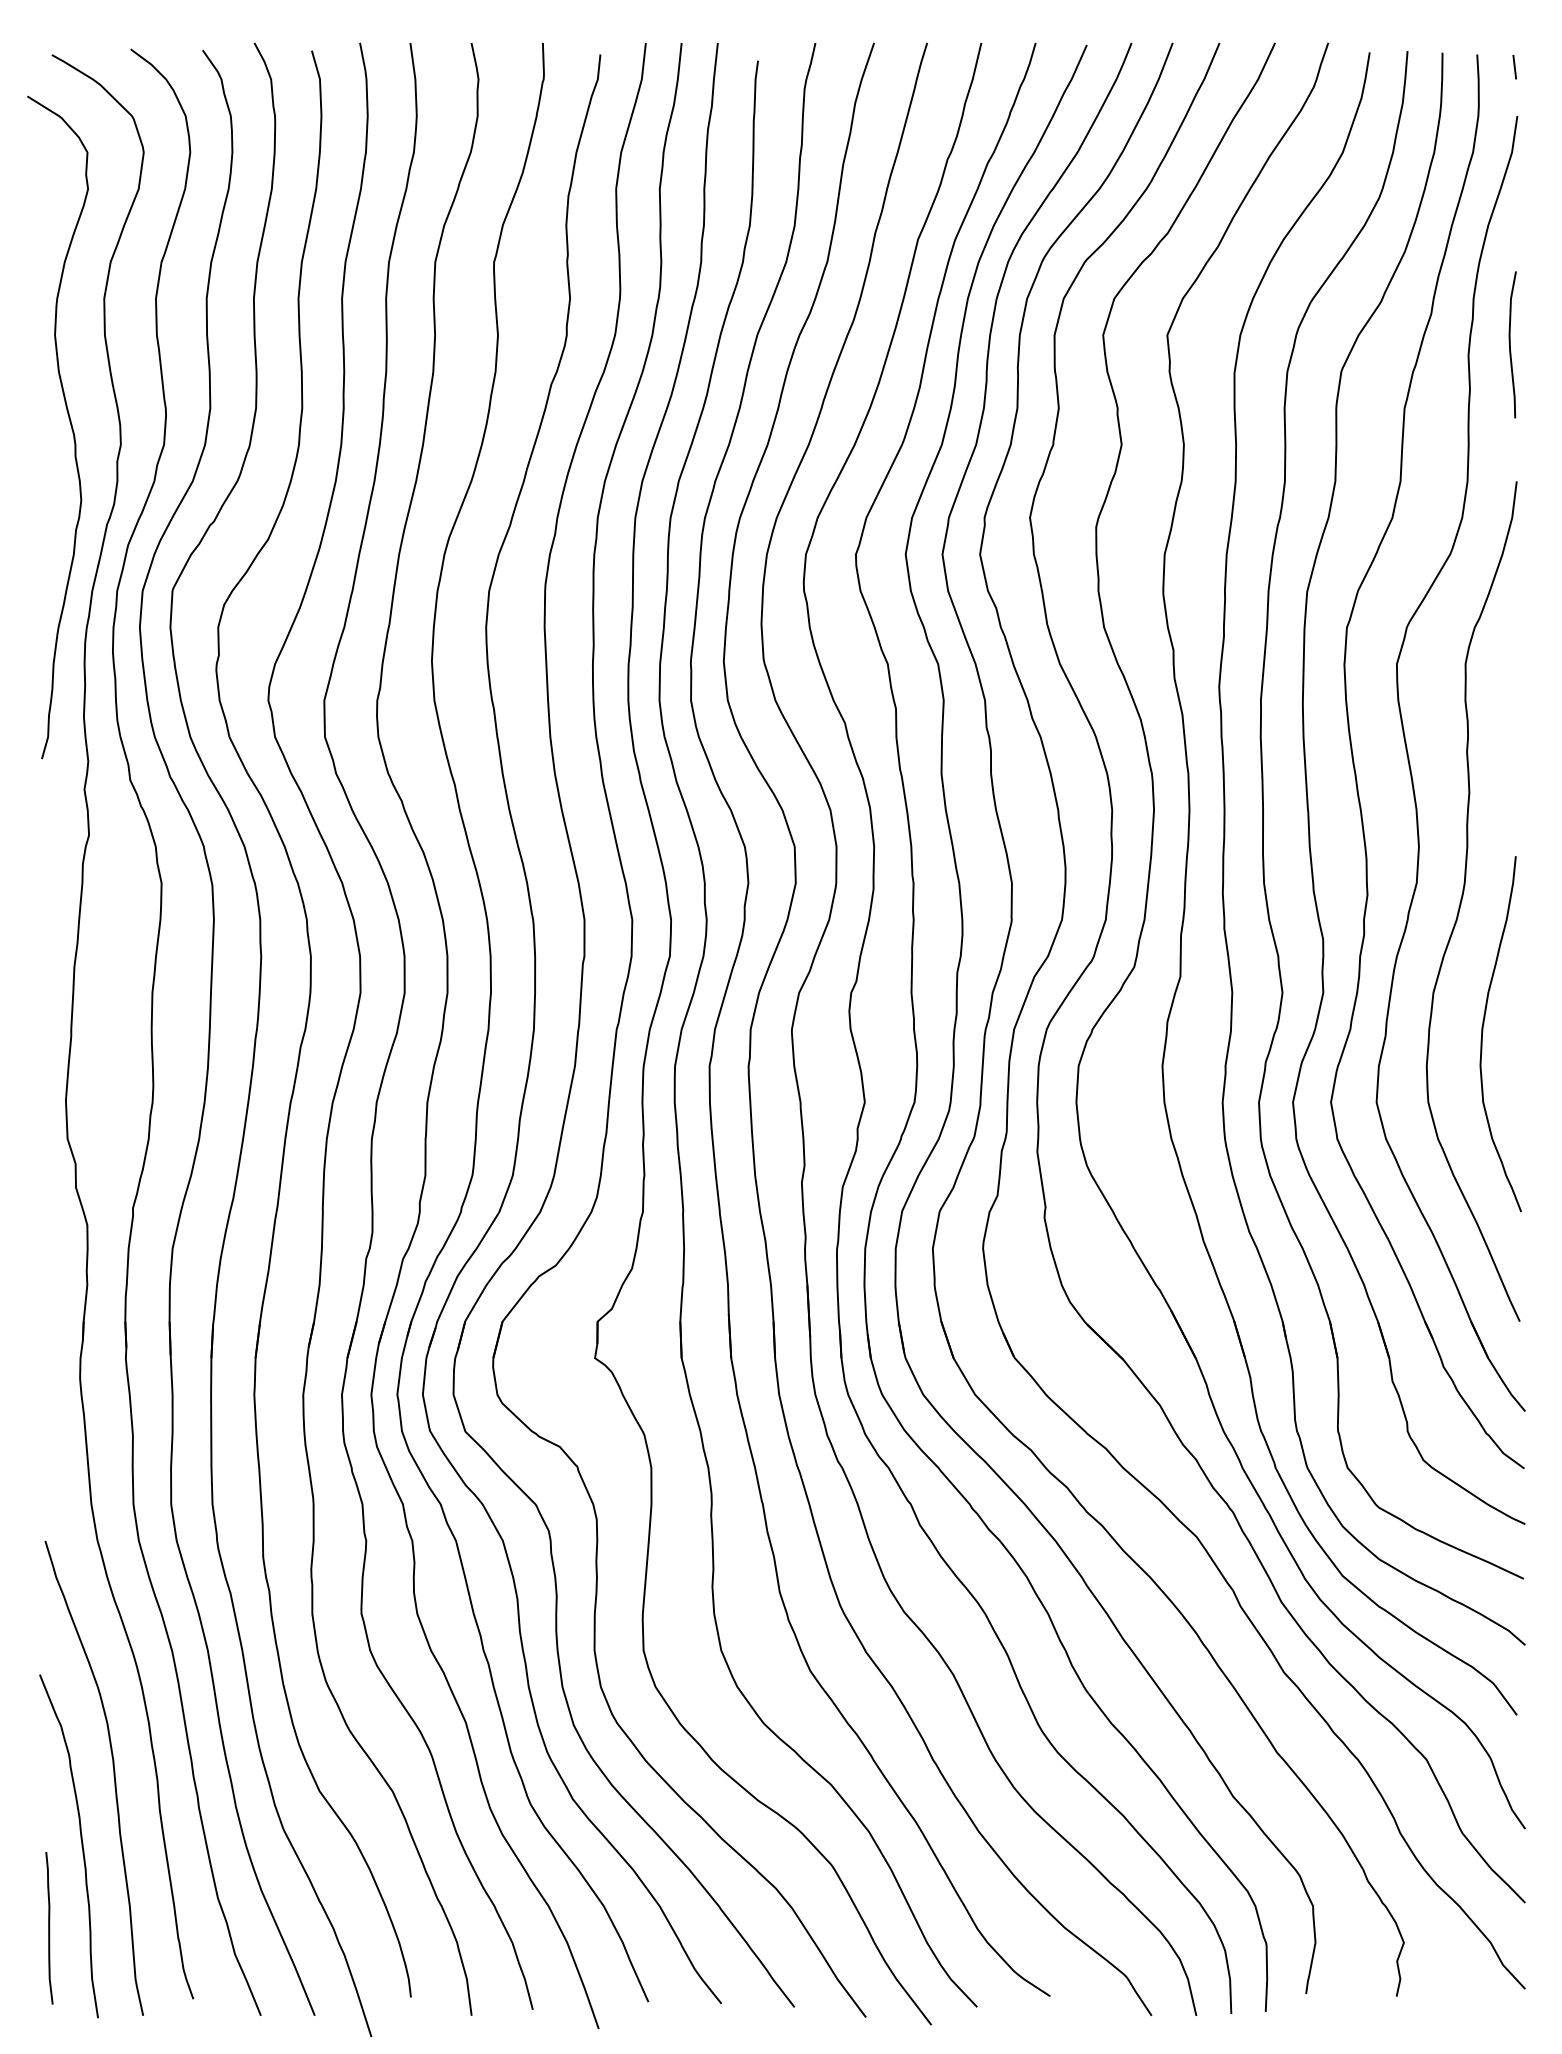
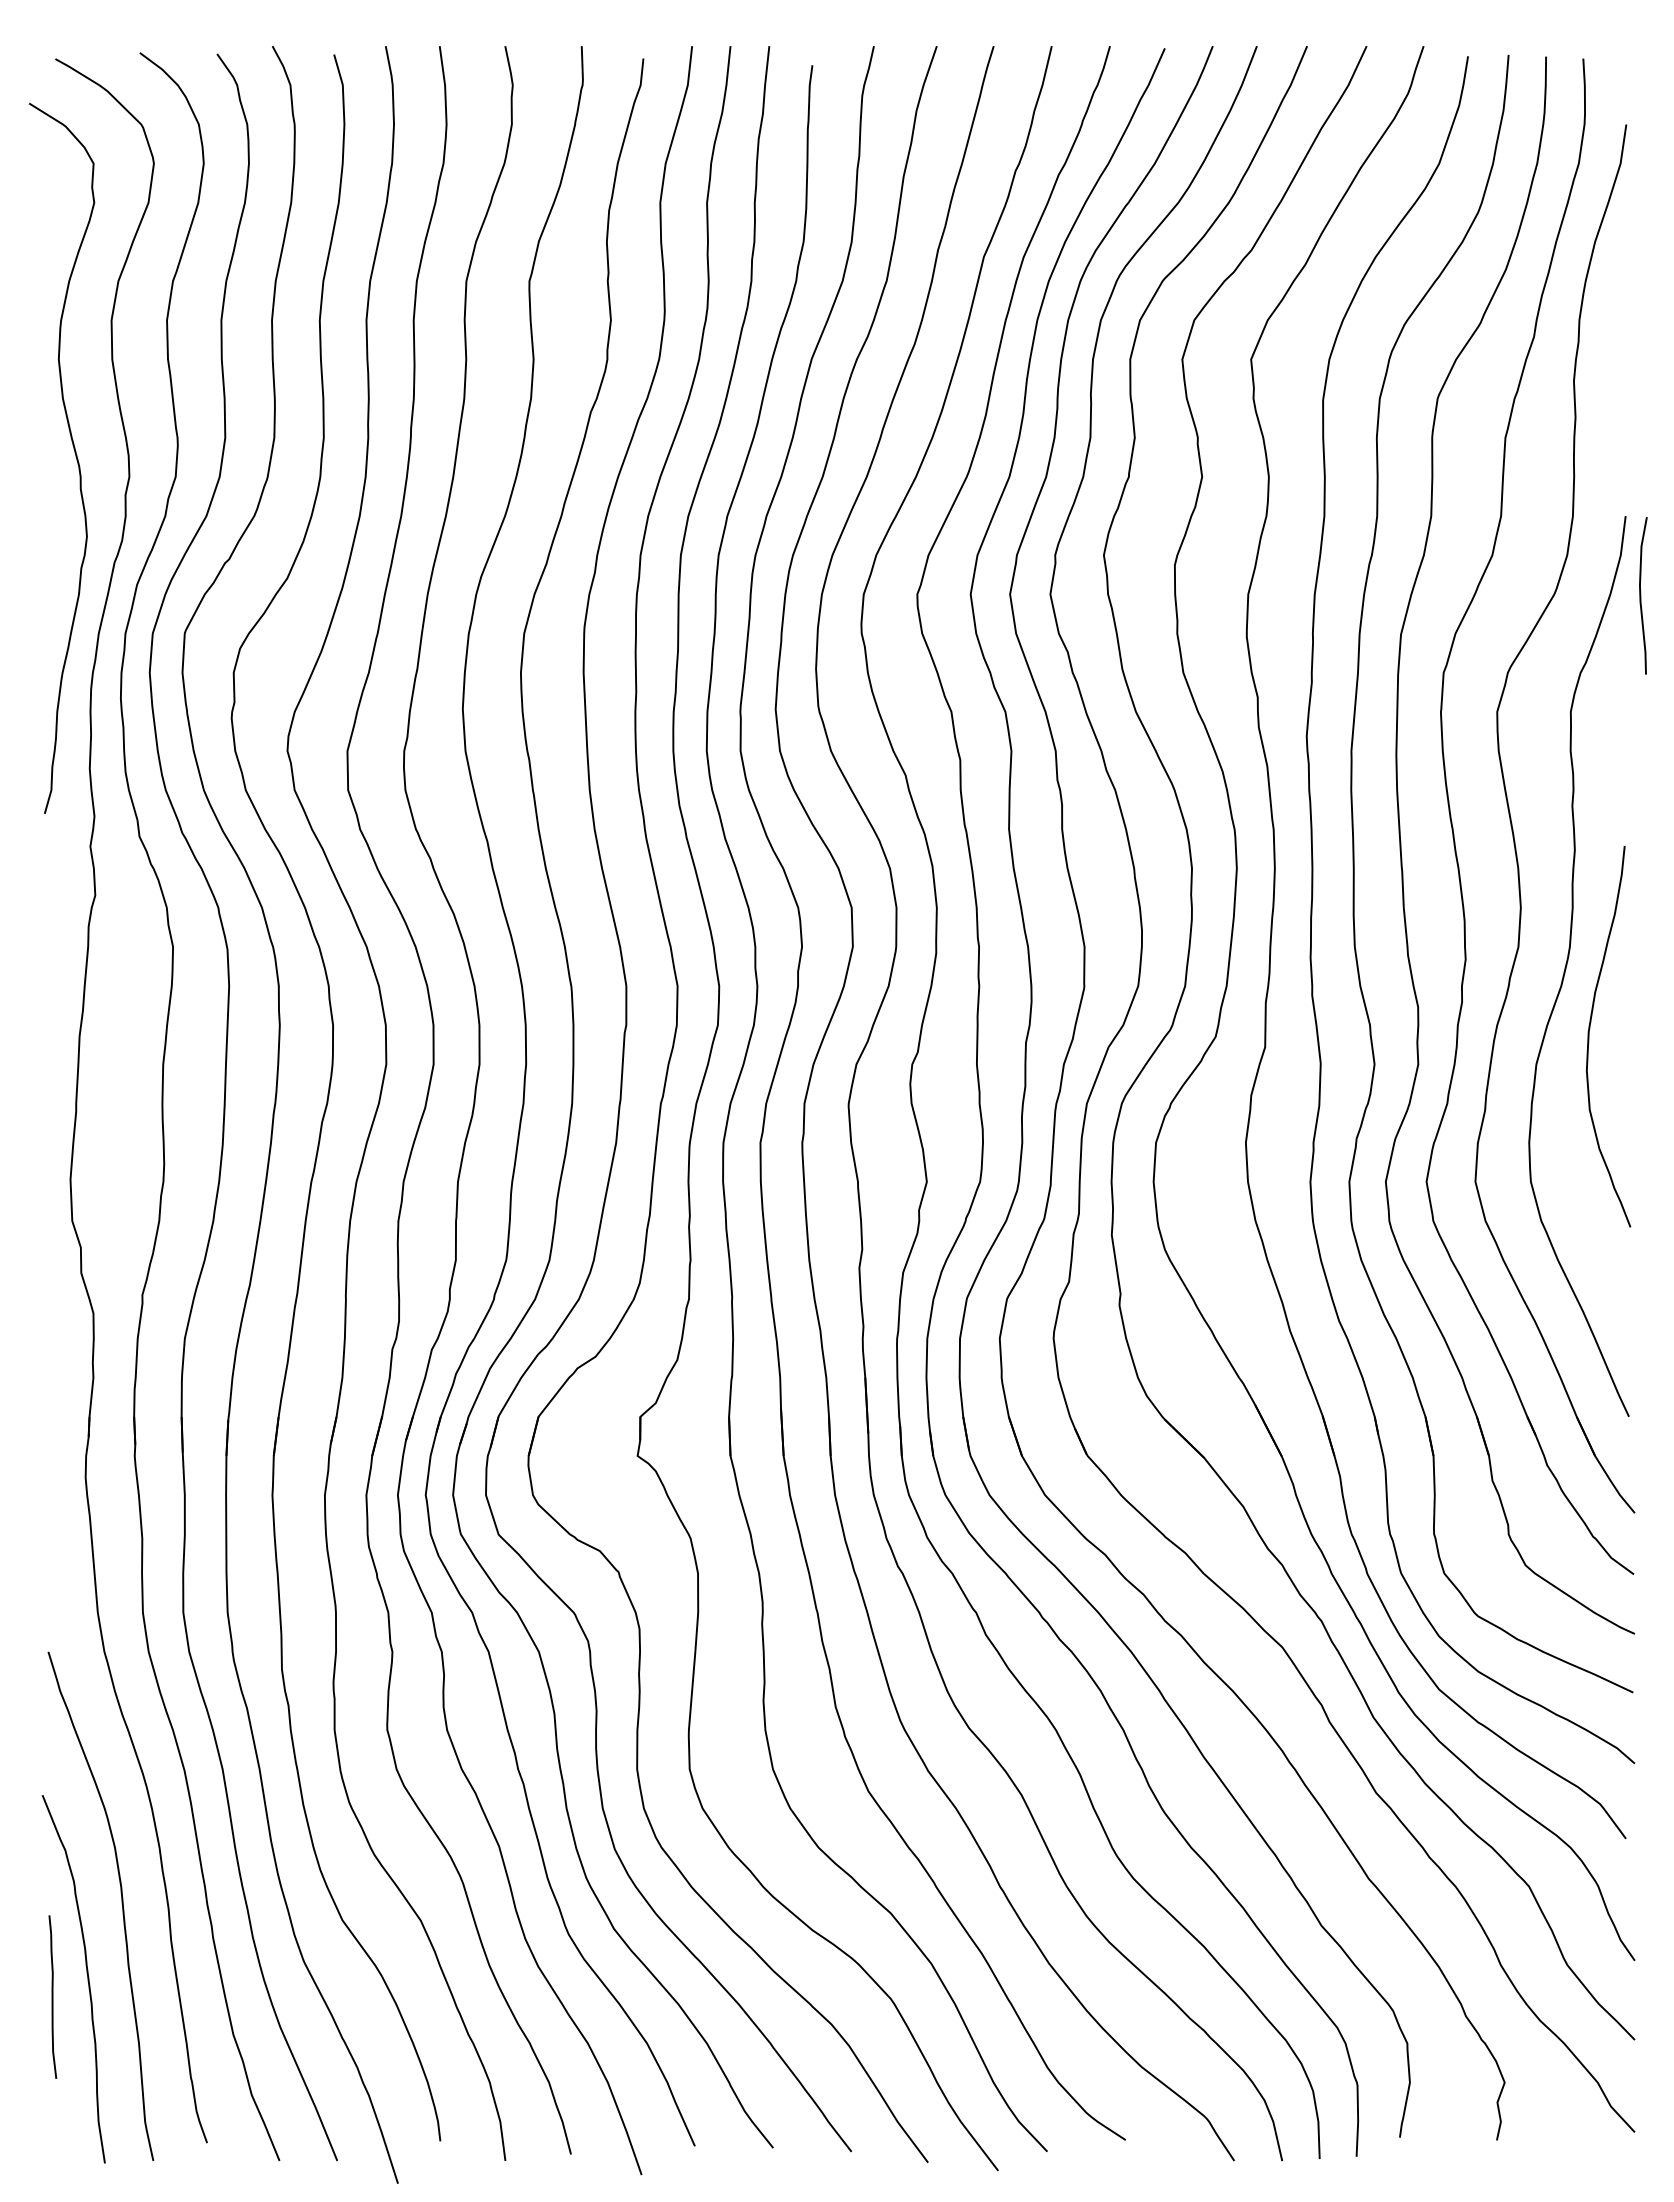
line: (1514, 67) -> (1623, 72), removed
curve: (1510, 344) -> (1641, 595), moved
curve: (1483, 1033) -> (1589, 1036), moved
curve: (49, 1927) -> (52, 1996), moved

